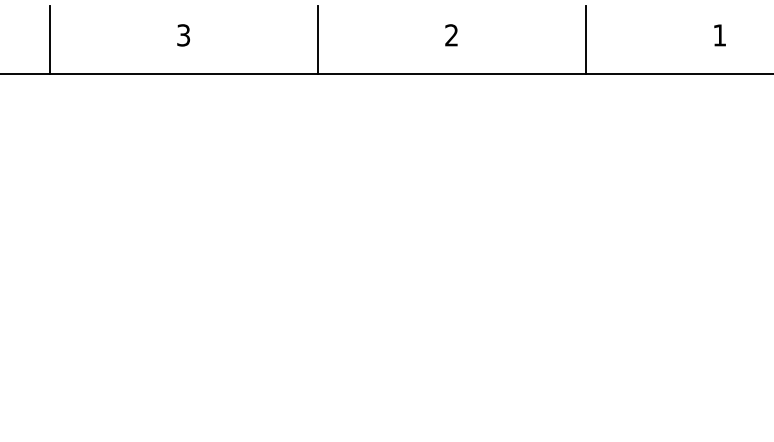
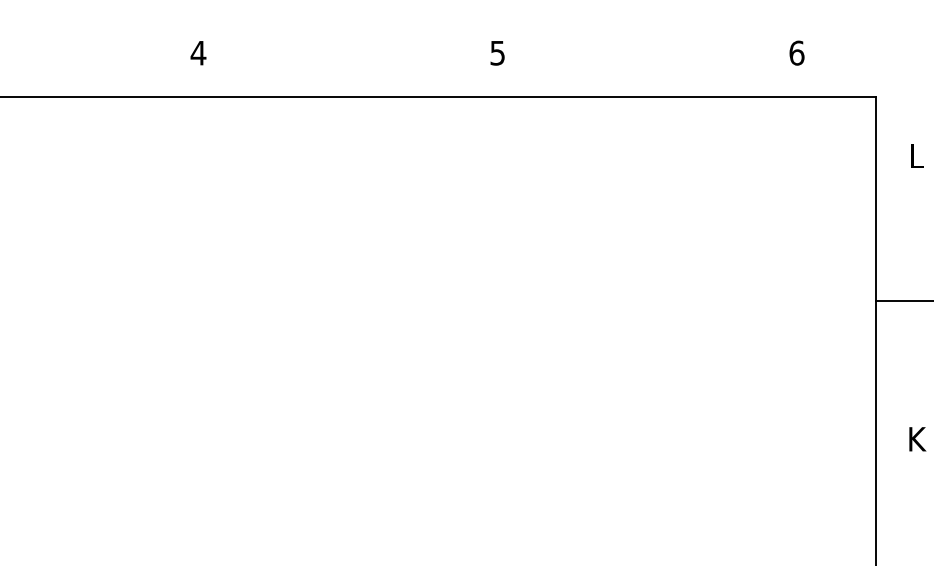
text: (183, 34) -> (198, 52), 3 -> 4
text: (451, 34) -> (497, 52), 2 -> 5
text: (719, 34) -> (796, 52), 1 -> 6
line: (50, 39) -> (49, 57), removed
line: (318, 39) -> (348, 57), removed
line: (585, 39) -> (647, 57), removed

